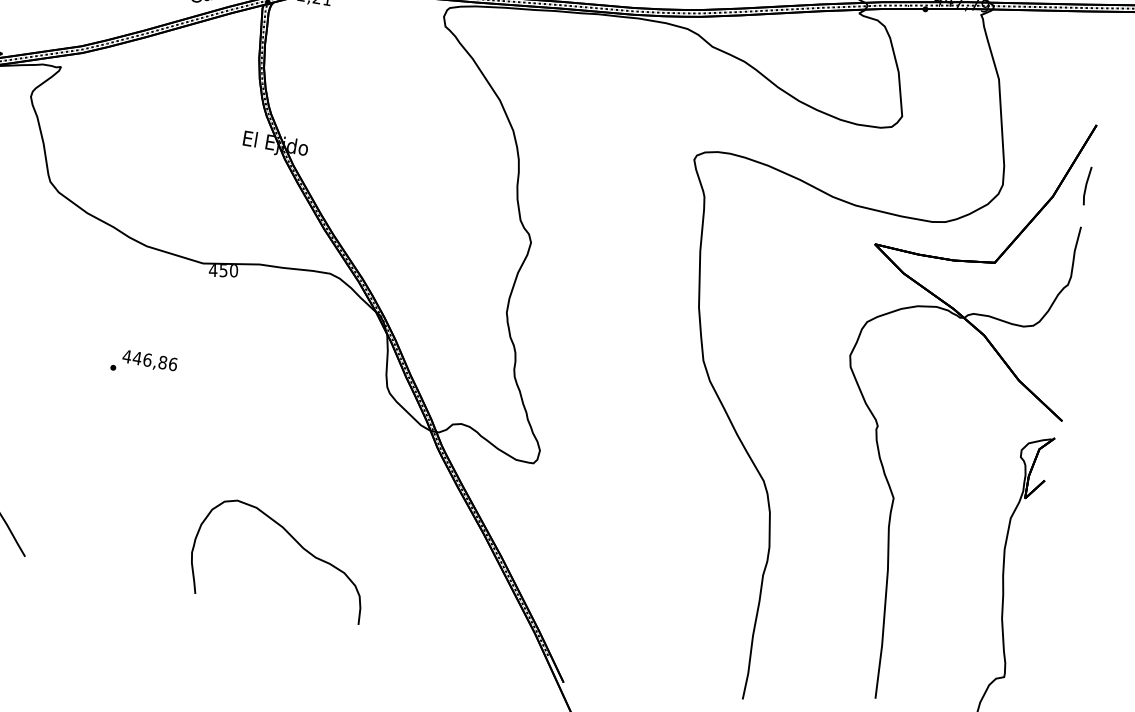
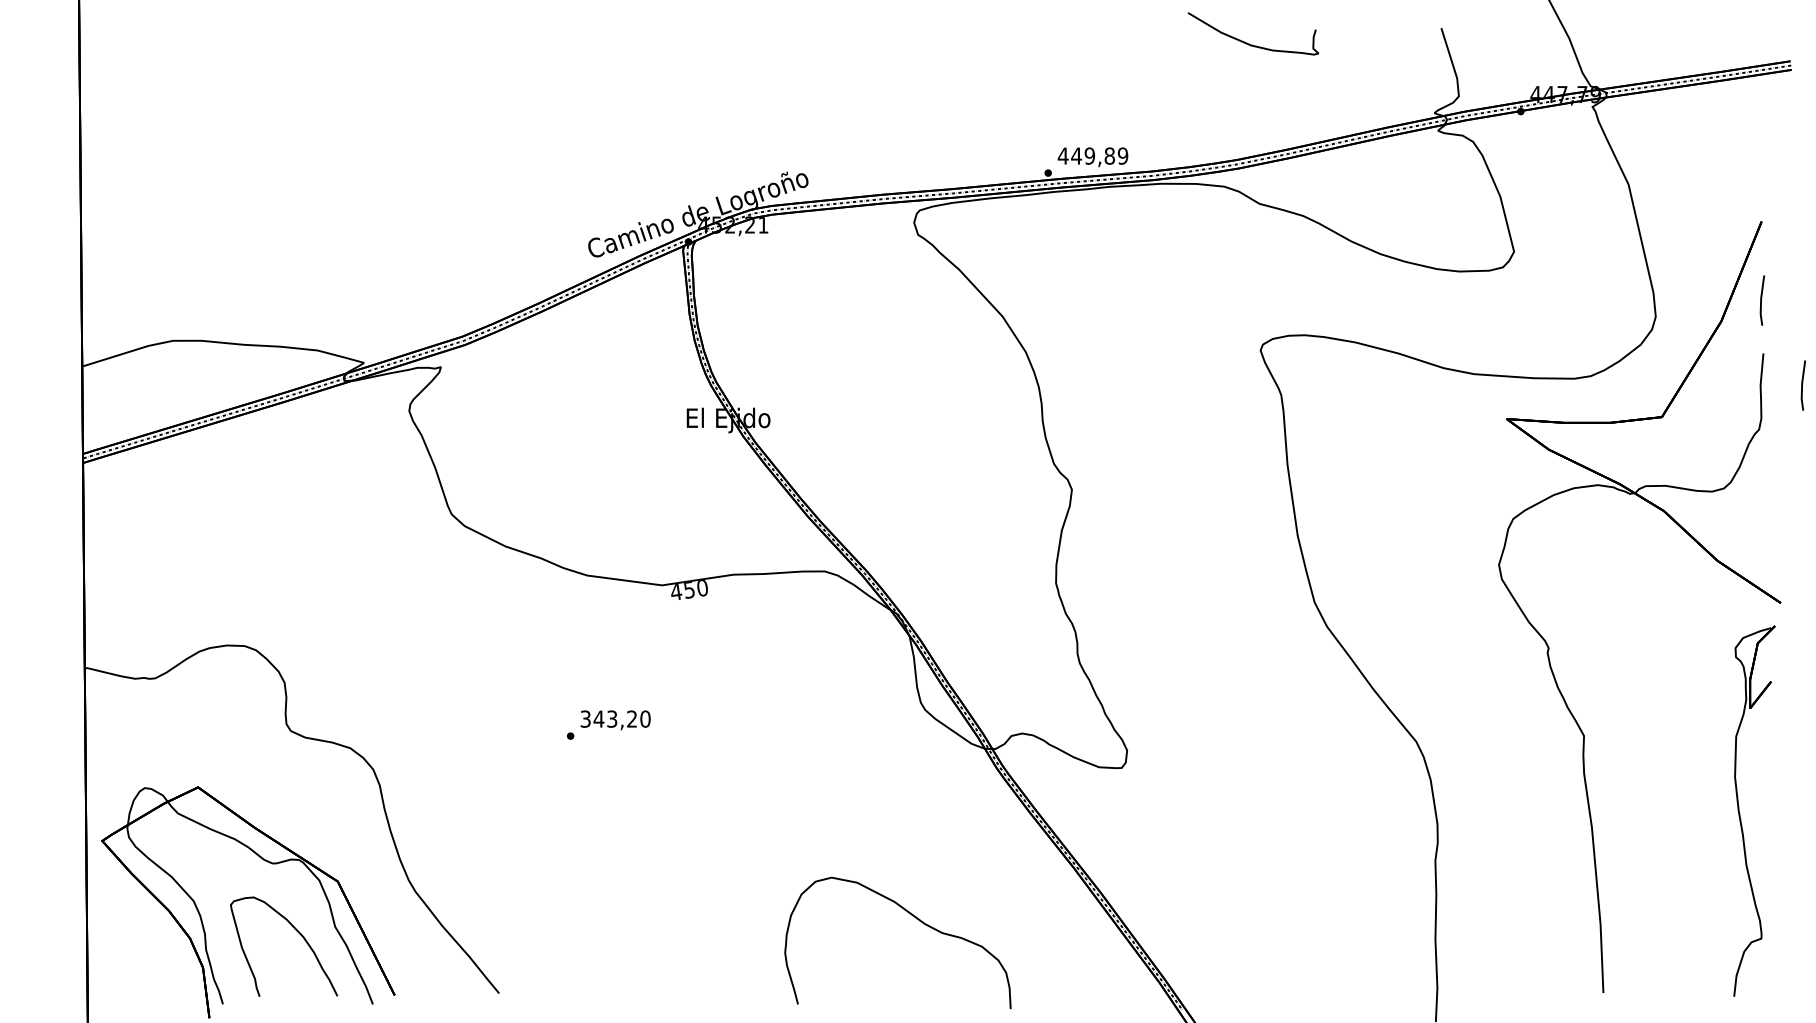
line: (1107, 256) -> (1802, 385), added
text: (150, 360) -> (615, 718), 446,86 -> 343,20
curve: (297, 543) -> (916, 919), moved

